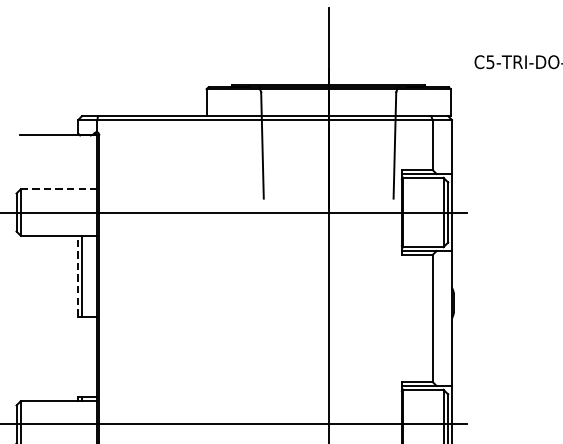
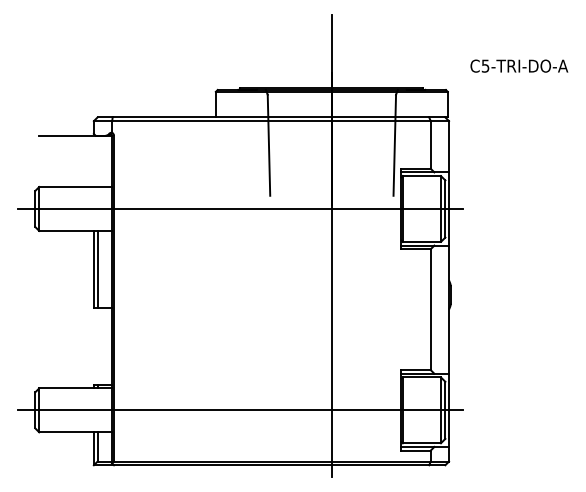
line: (58, 189) -> (75, 187), dashed -> solid
line: (77, 275) -> (93, 268), dashed -> solid

